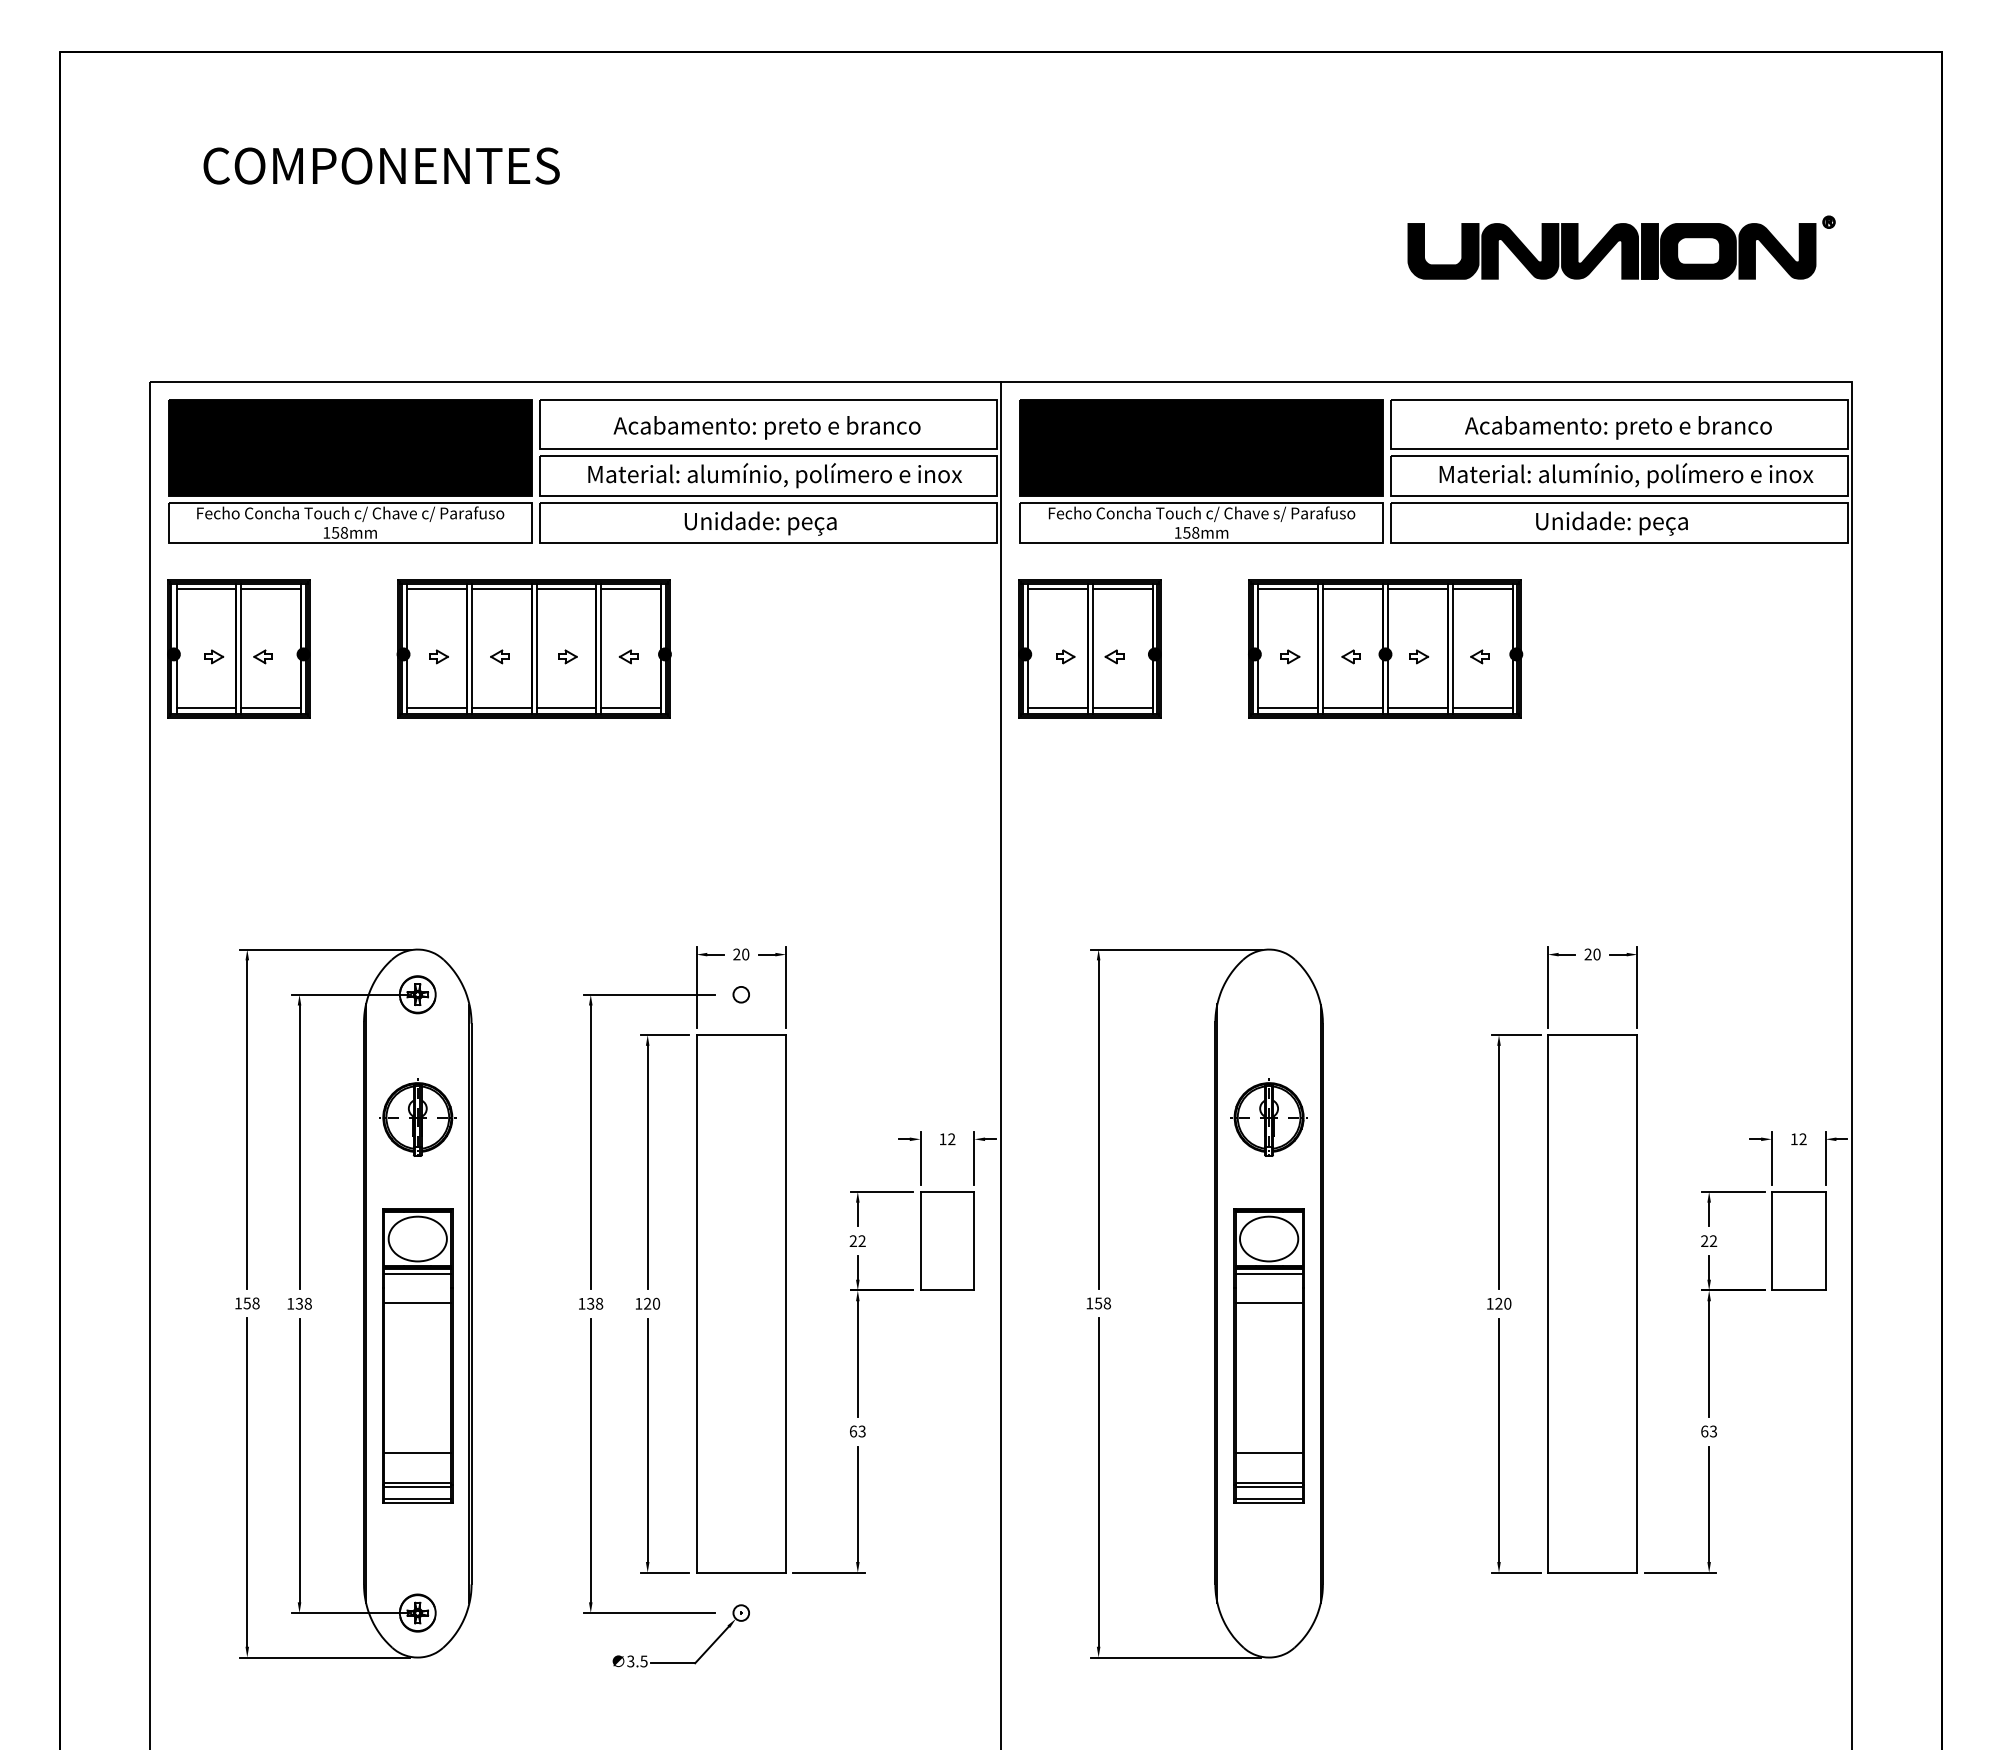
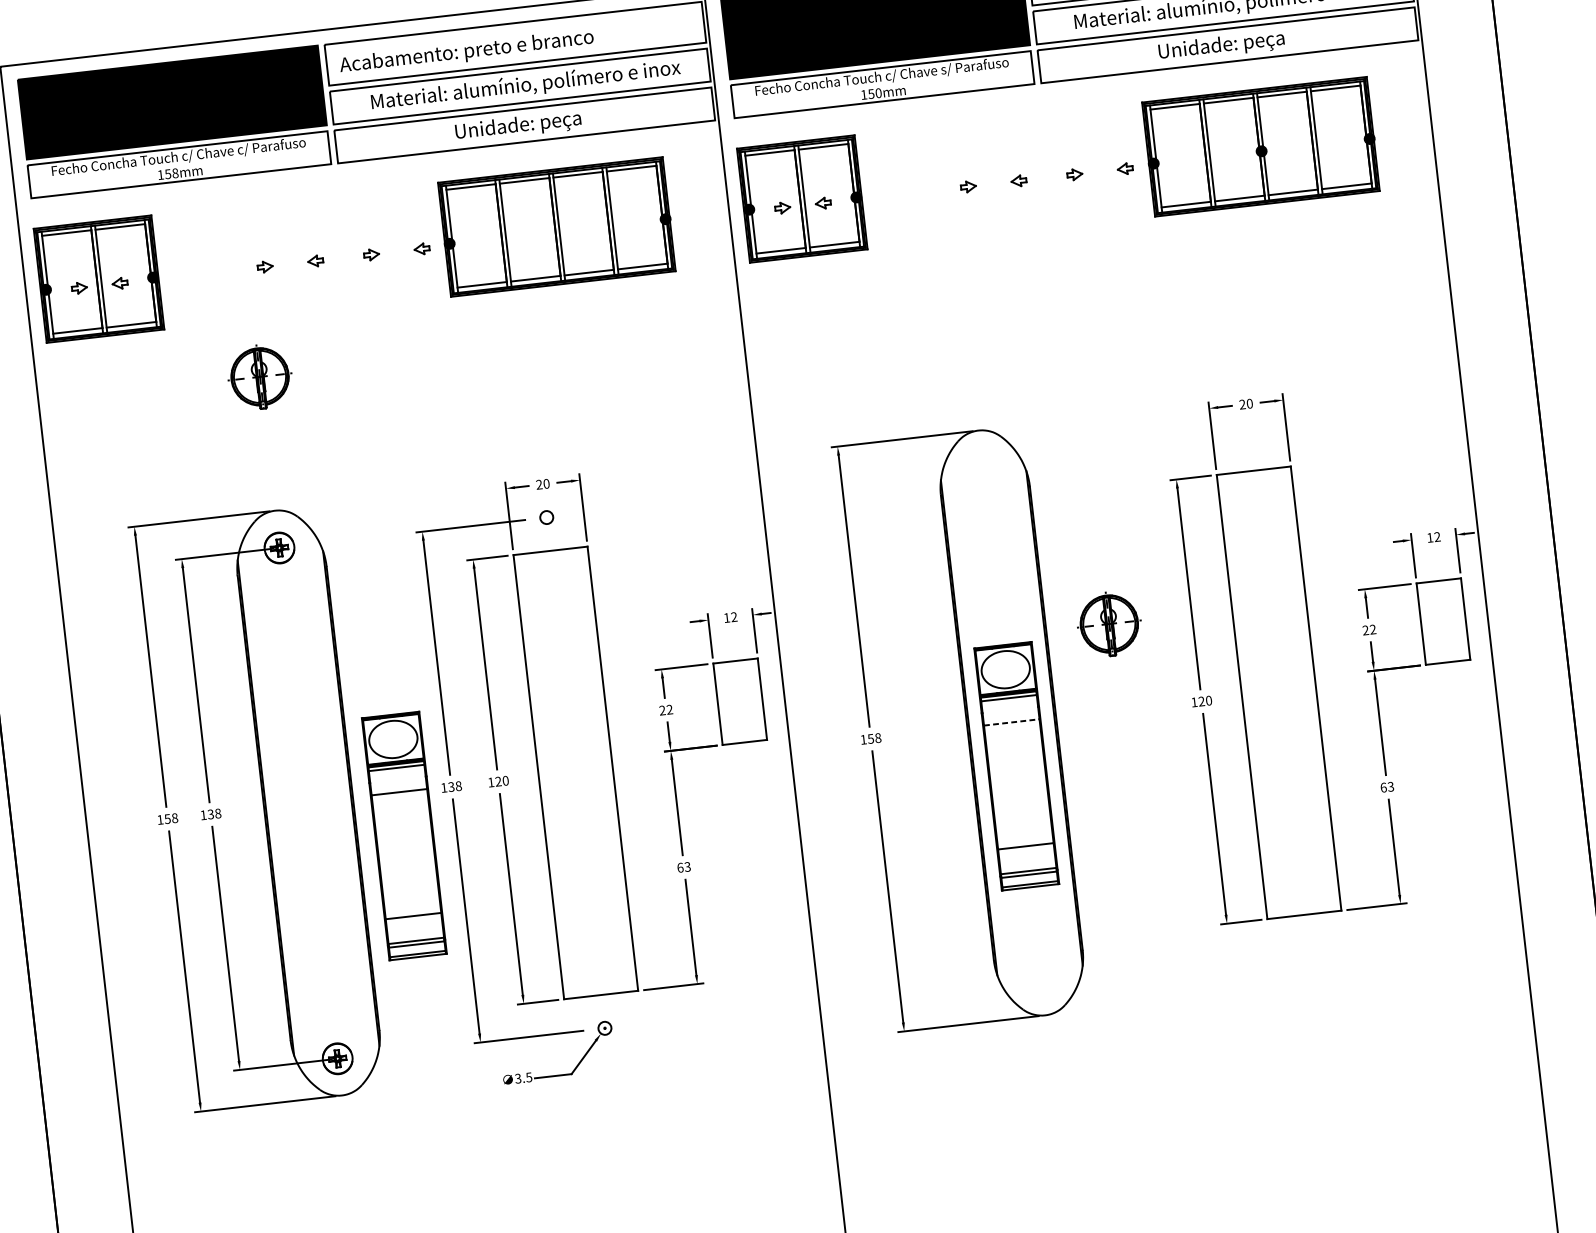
text: (766, 427) -> (466, 52), moved
text: (1195, 532) -> (878, 92), 158mm -> 150mm
part: (533, 648) -> (556, 226), moved
part: (1385, 648) -> (1261, 146), moved
part: (417, 1117) -> (259, 376), moved
part: (1268, 1117) -> (1108, 624), moved
line: (1269, 1302) -> (1012, 722), solid -> dashed
part: (417, 1355) -> (404, 835), moved

